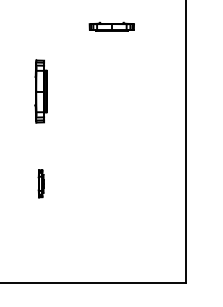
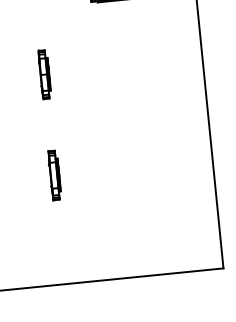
part: (41, 91) -> (45, 74), size x0.71
part: (40, 183) -> (54, 175), size x1.67

